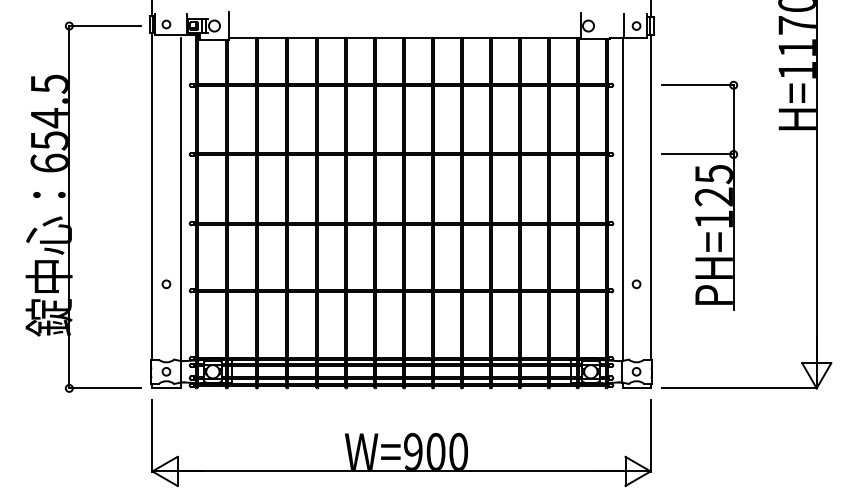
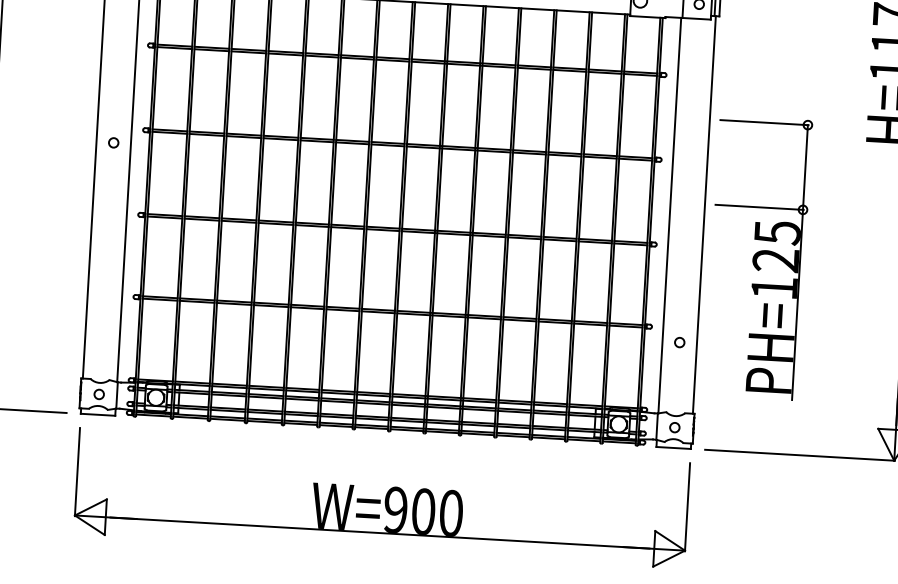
part: (699, 195) -> (758, 257), moved
circle: (166, 284) -> (113, 143), moved
circle: (636, 284) -> (679, 342), moved

